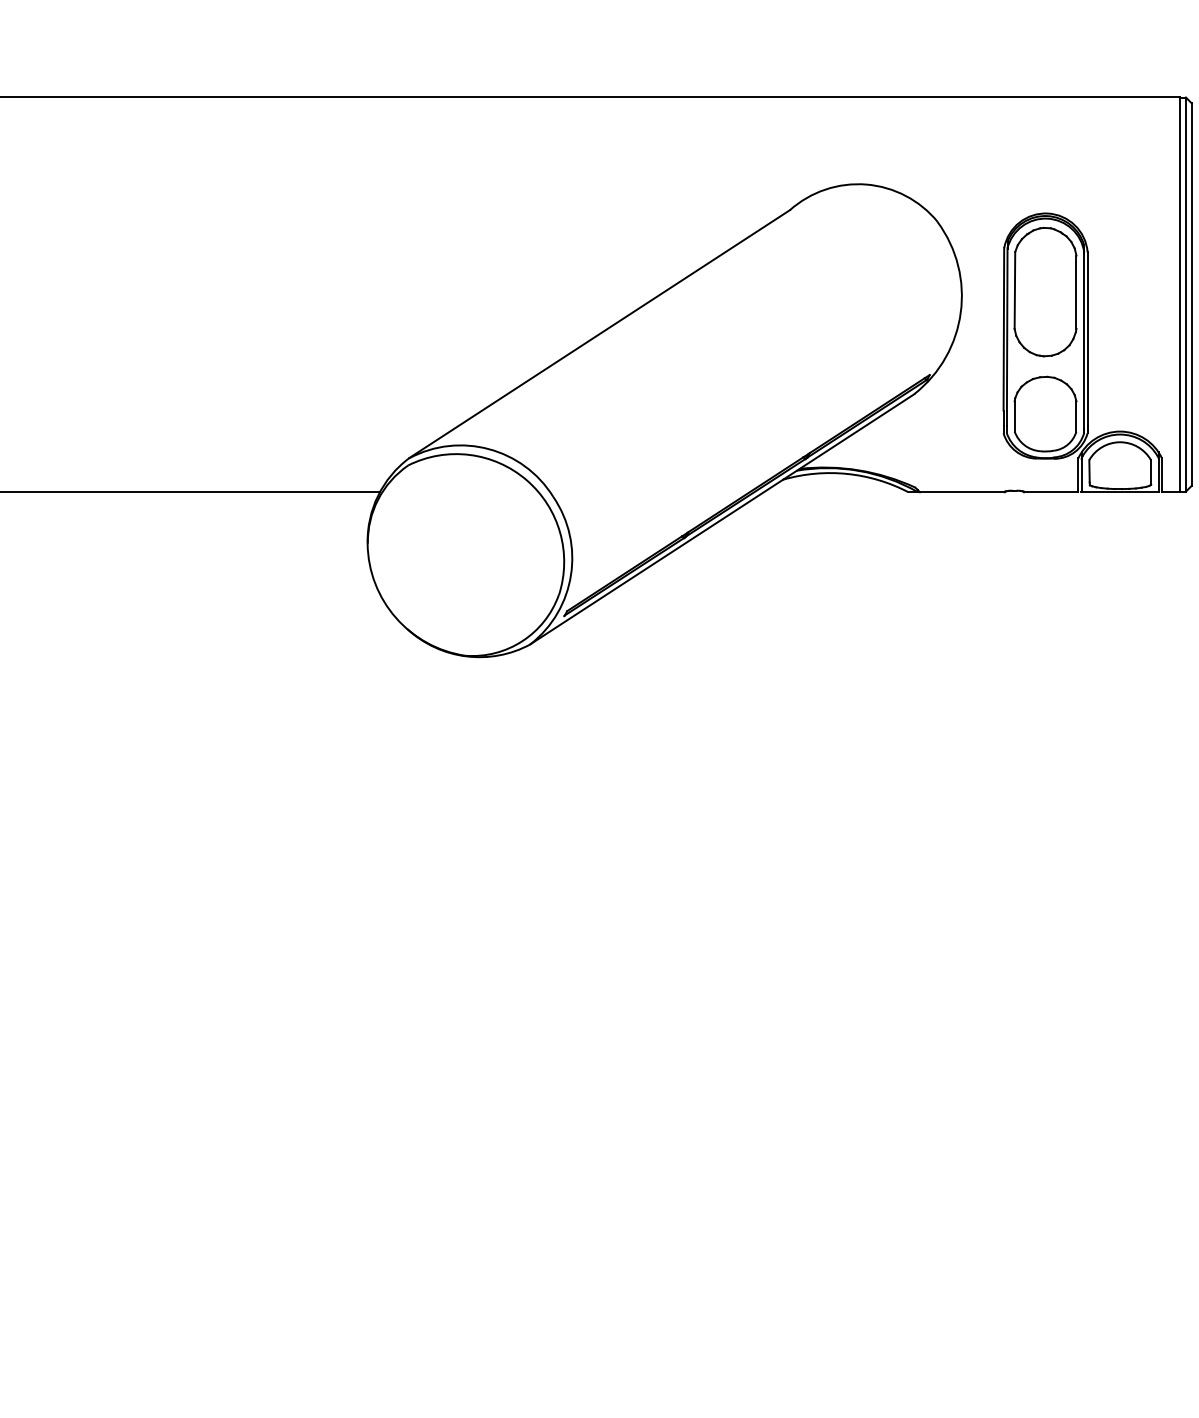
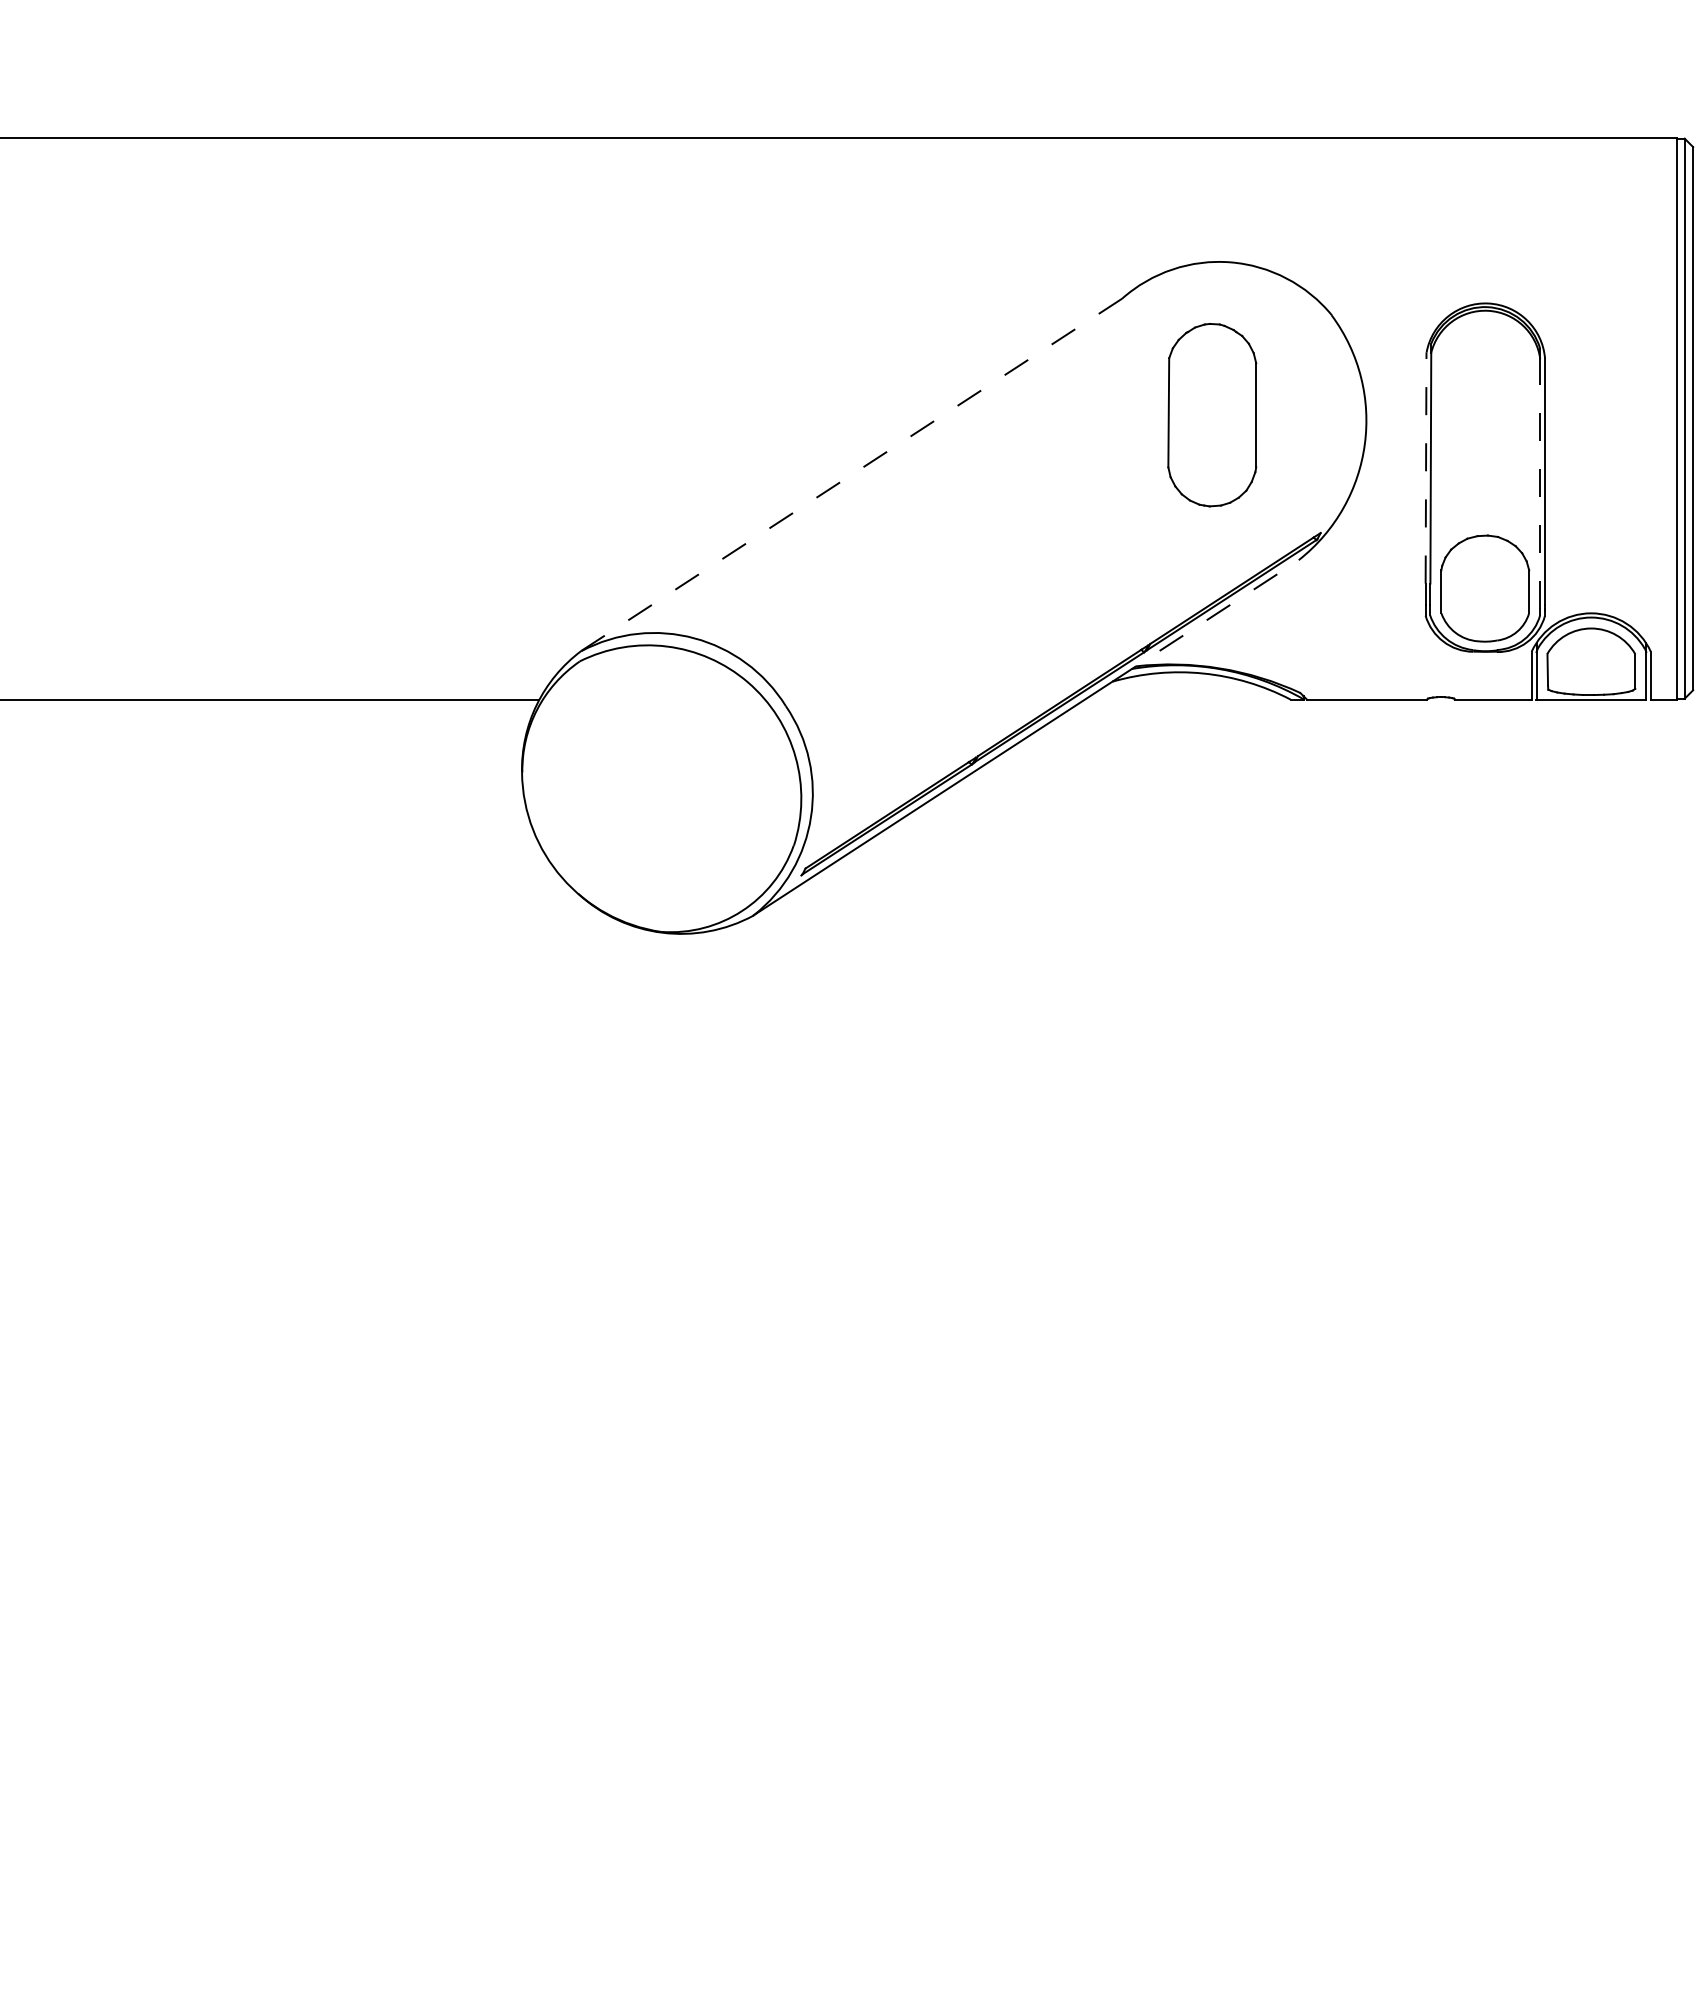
part: (1045, 292) -> (1212, 415), moved
line: (1004, 328) -> (1426, 467), solid -> dashed
line: (599, 333) -> (851, 474), solid -> dashed
line: (1084, 340) -> (1540, 483), solid -> dashed
line: (849, 436) -> (1206, 620), solid -> dashed

